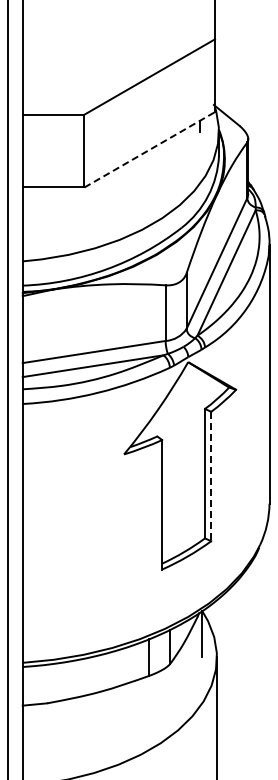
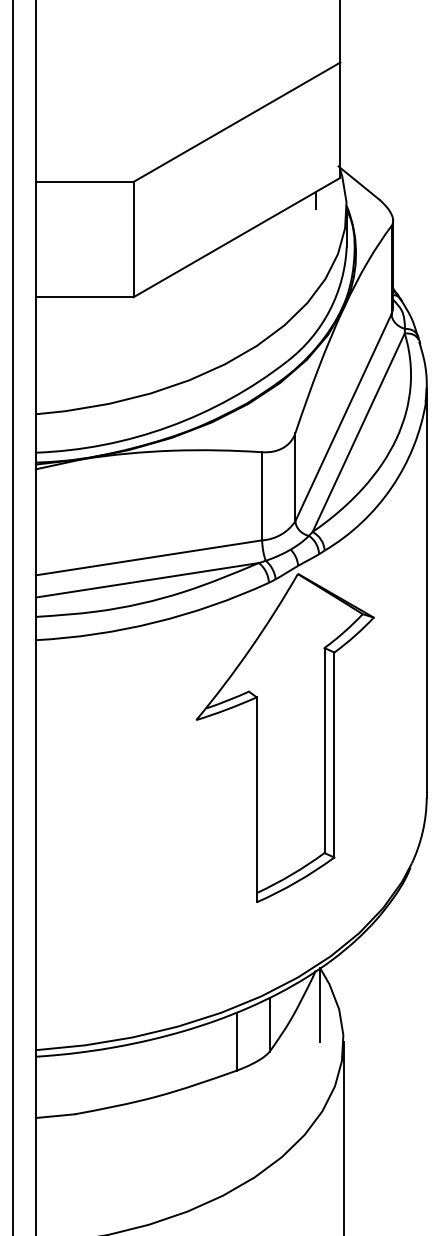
line: (150, 149) -> (238, 237), dashed -> solid
line: (211, 476) -> (334, 755), dashed -> solid

